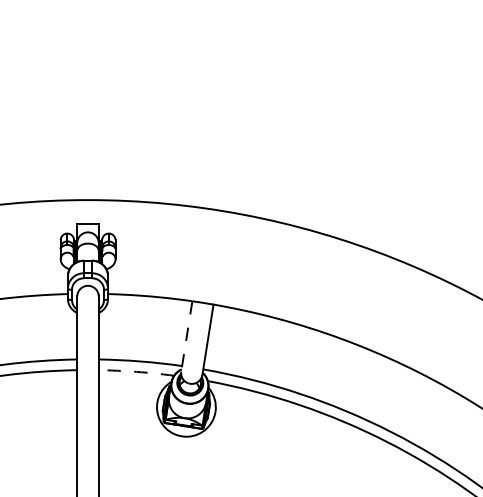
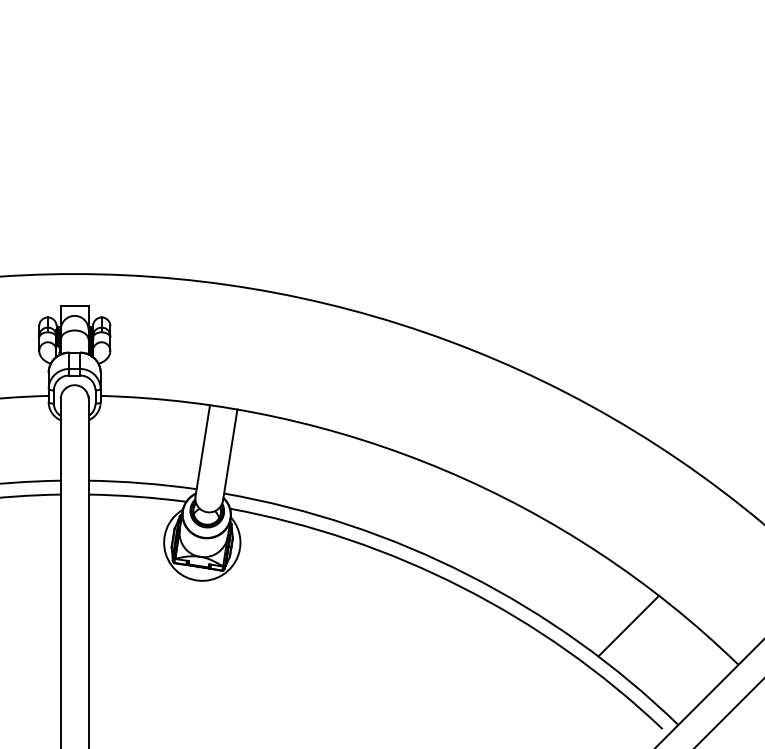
line: (186, 336) -> (202, 451), dashed -> solid
arc: (136, 371) -> (137, 496), dashed -> solid

